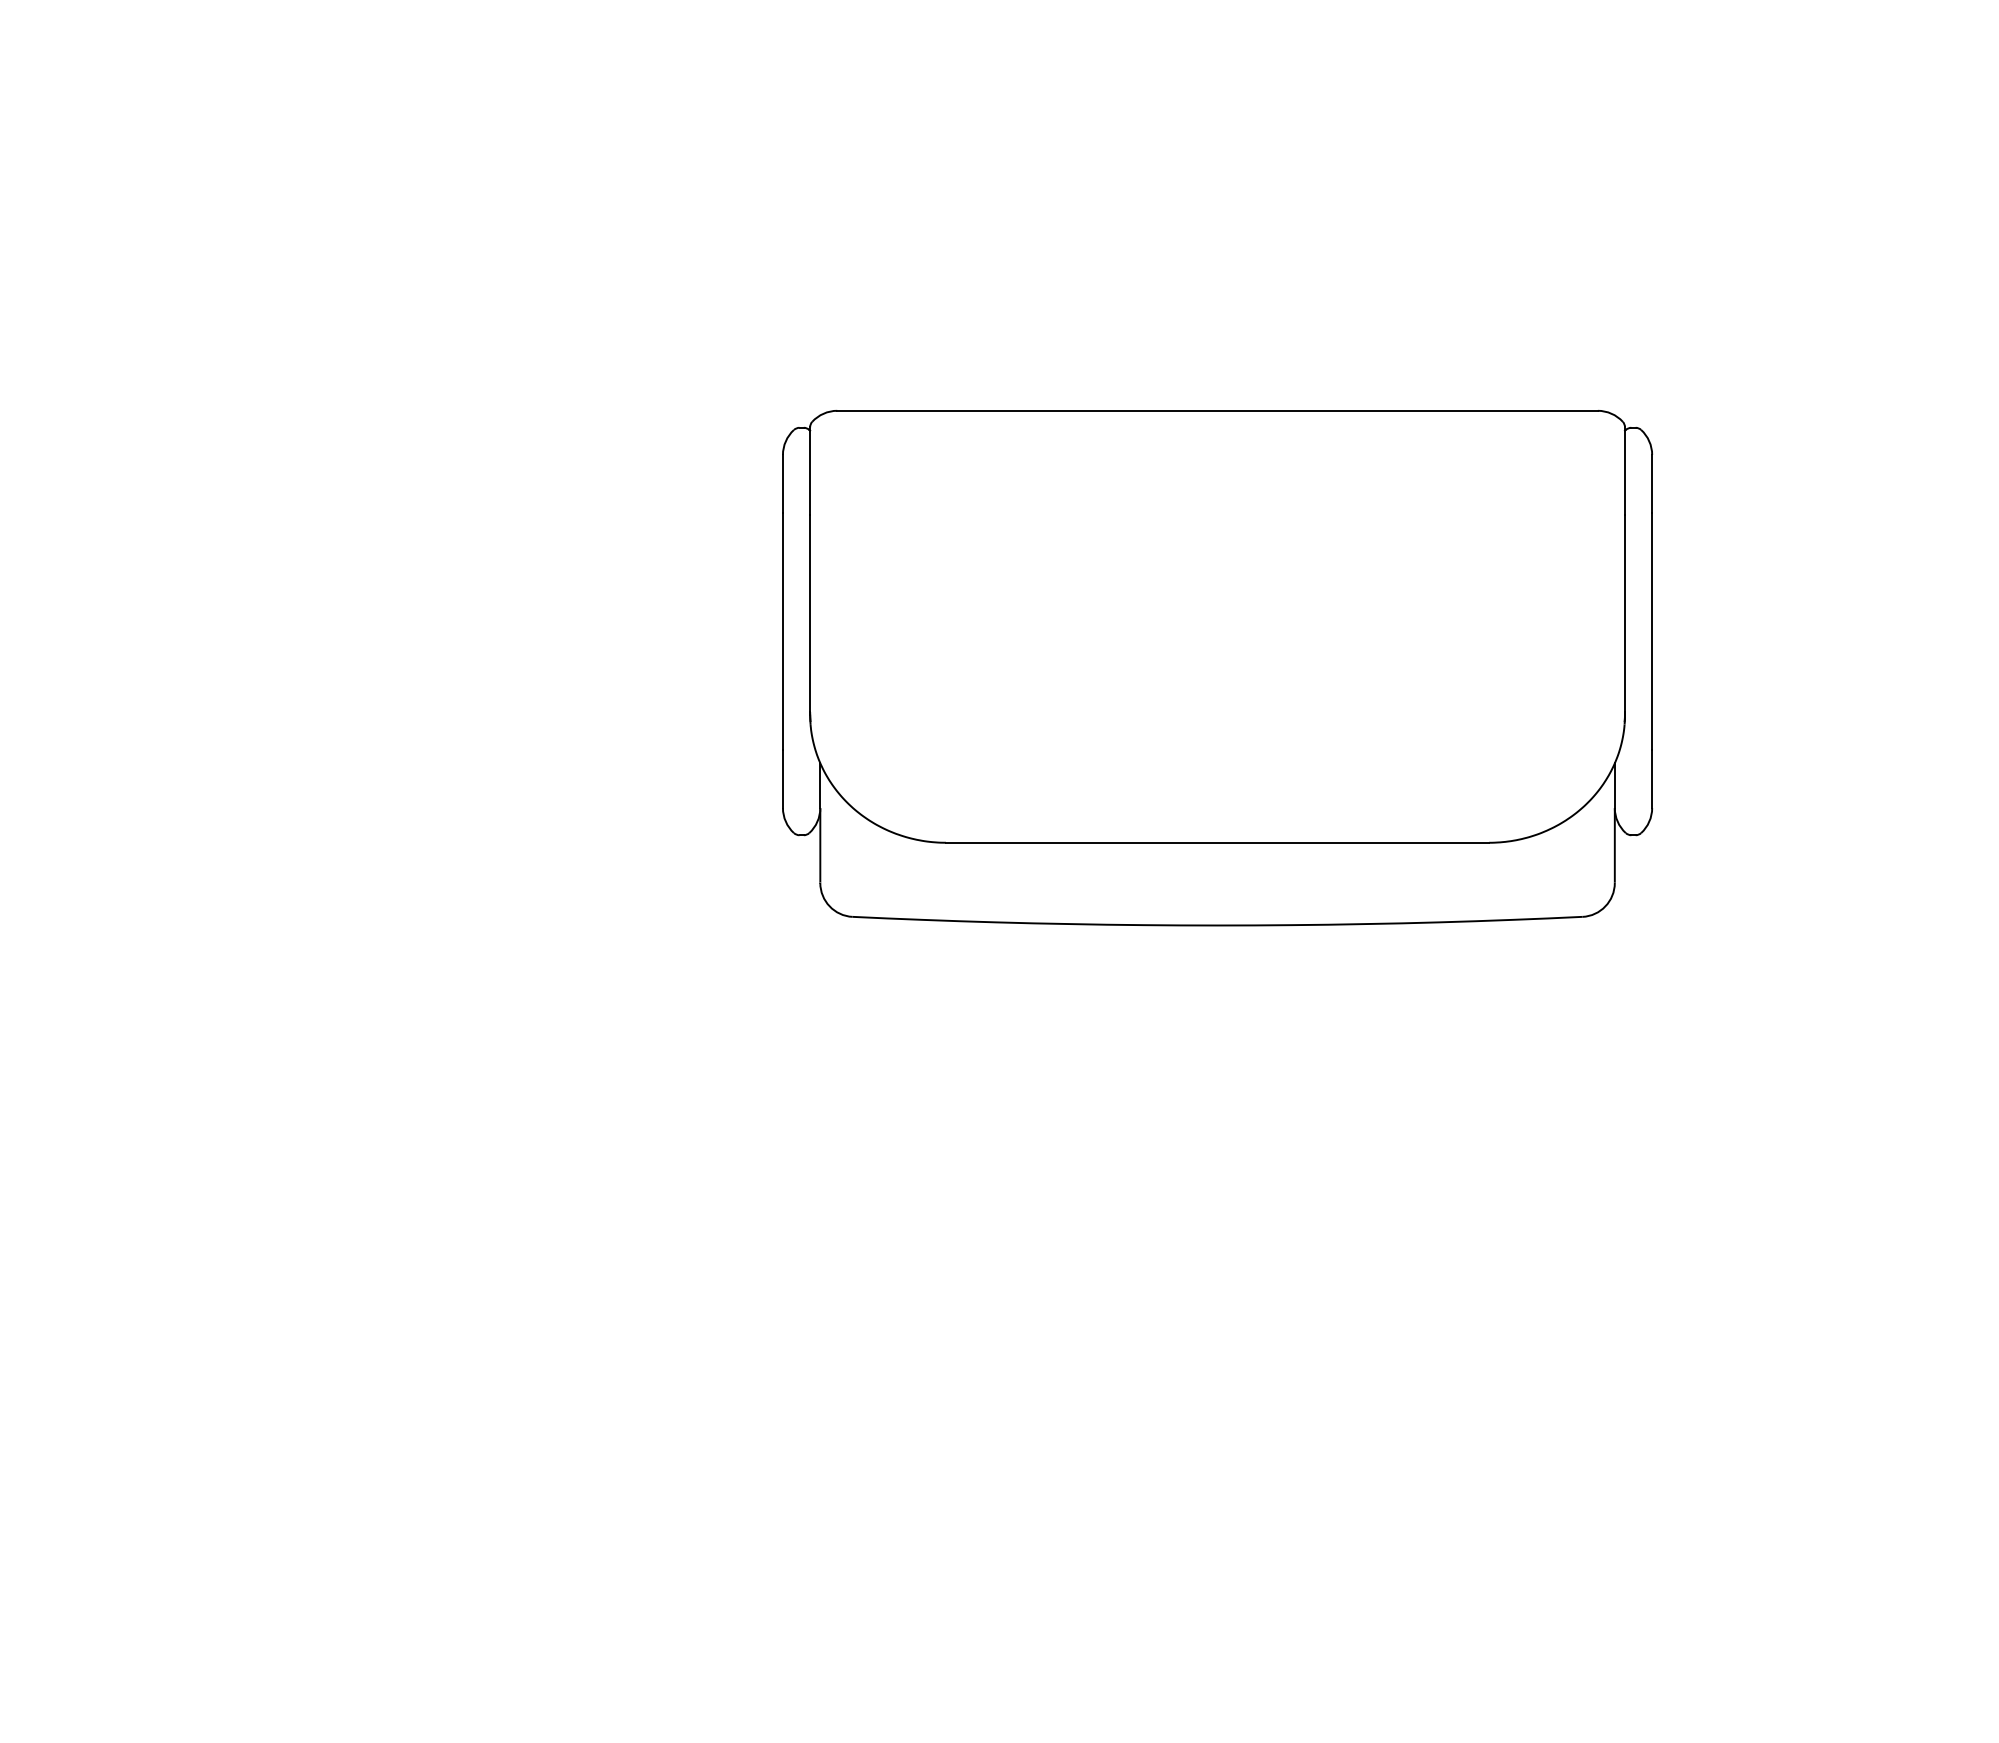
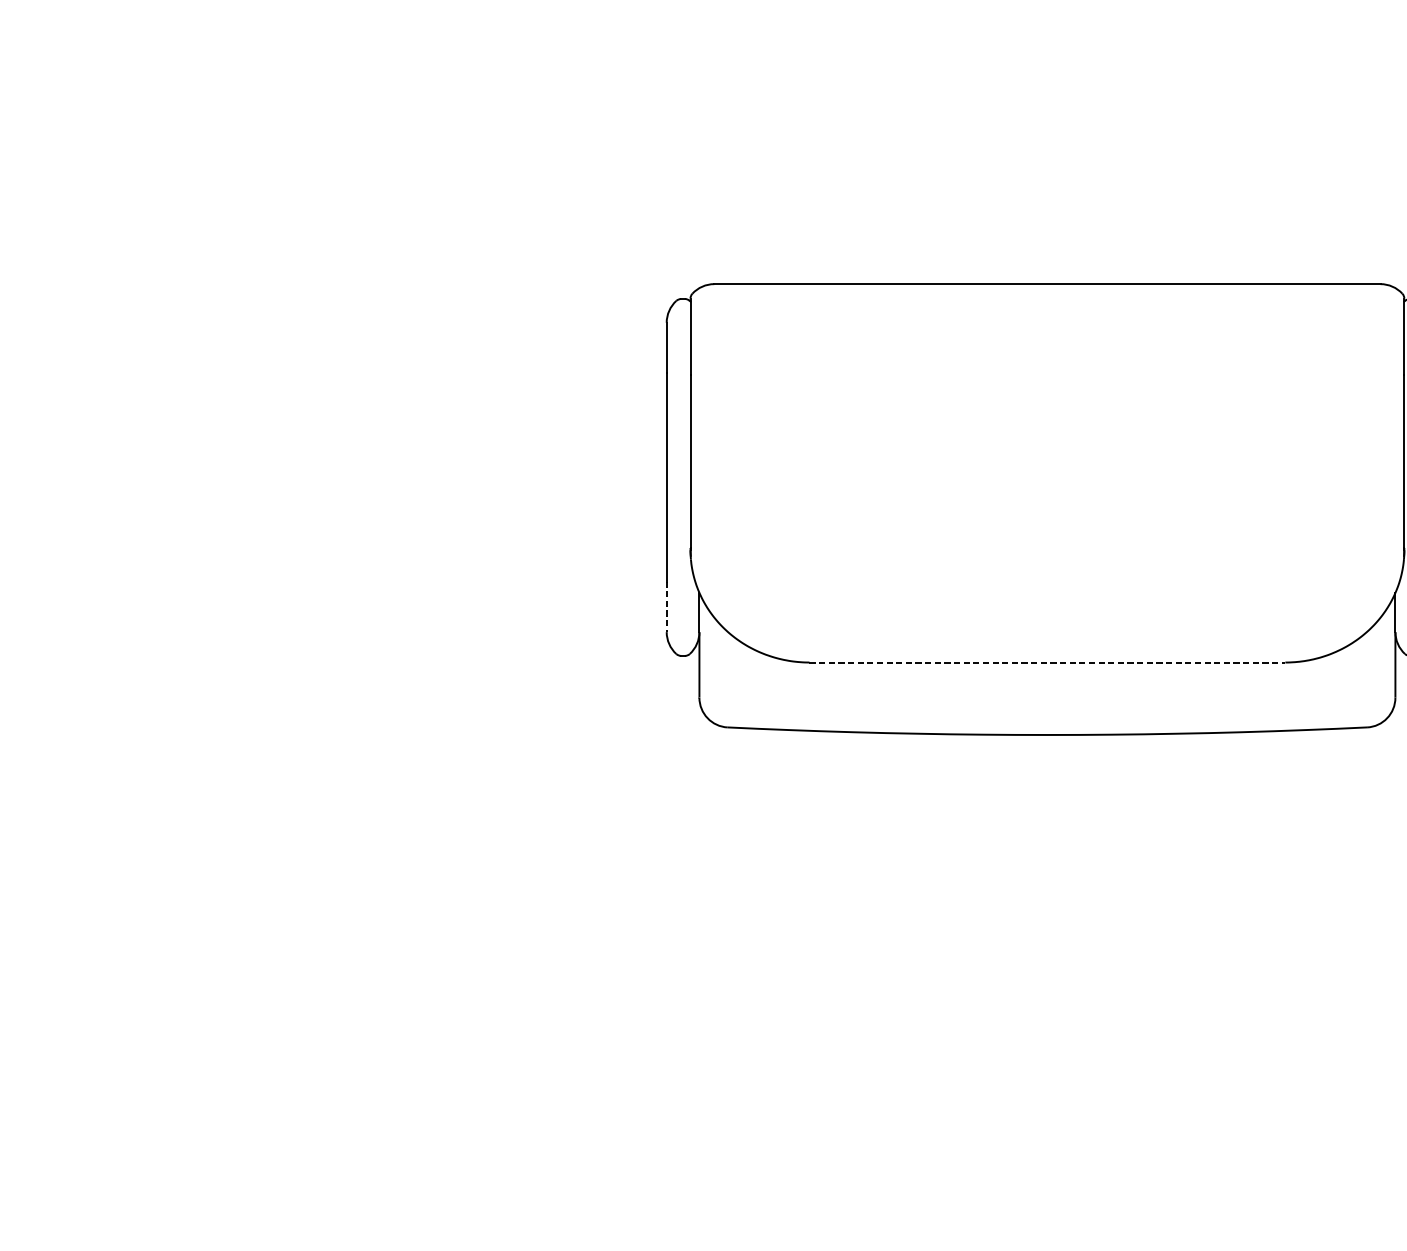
line: (782, 779) -> (666, 607), solid -> dashed
line: (1217, 842) -> (1047, 662), solid -> dashed

